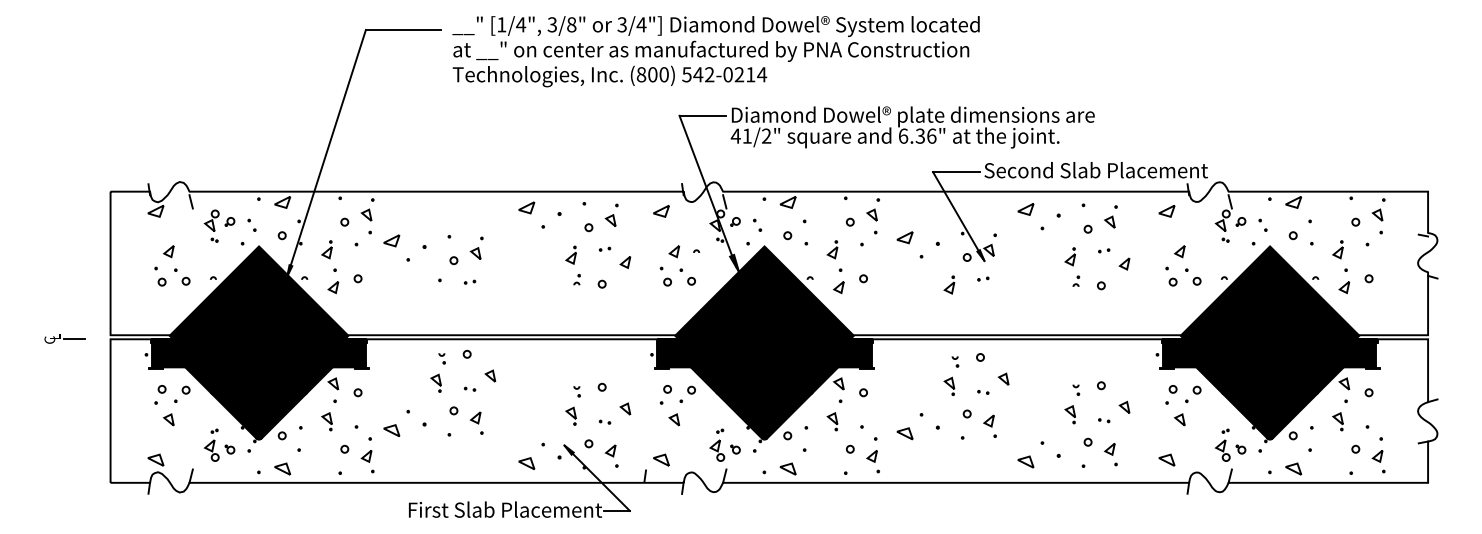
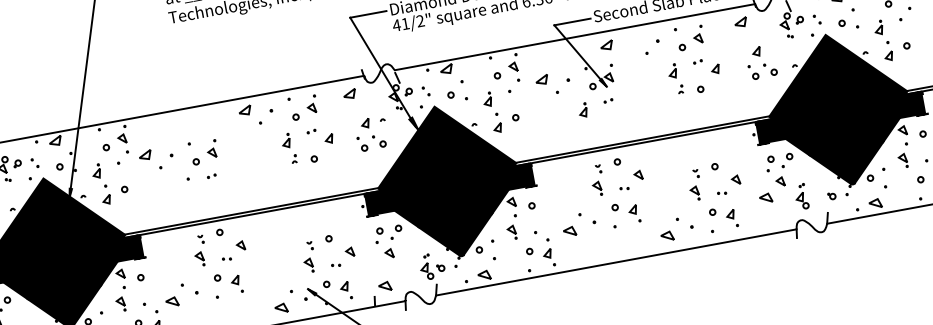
part: (1025, 209) -> (606, 45), moved
part: (1222, 444) -> (801, 196), moved
part: (1166, 459) -> (765, 197), moved

